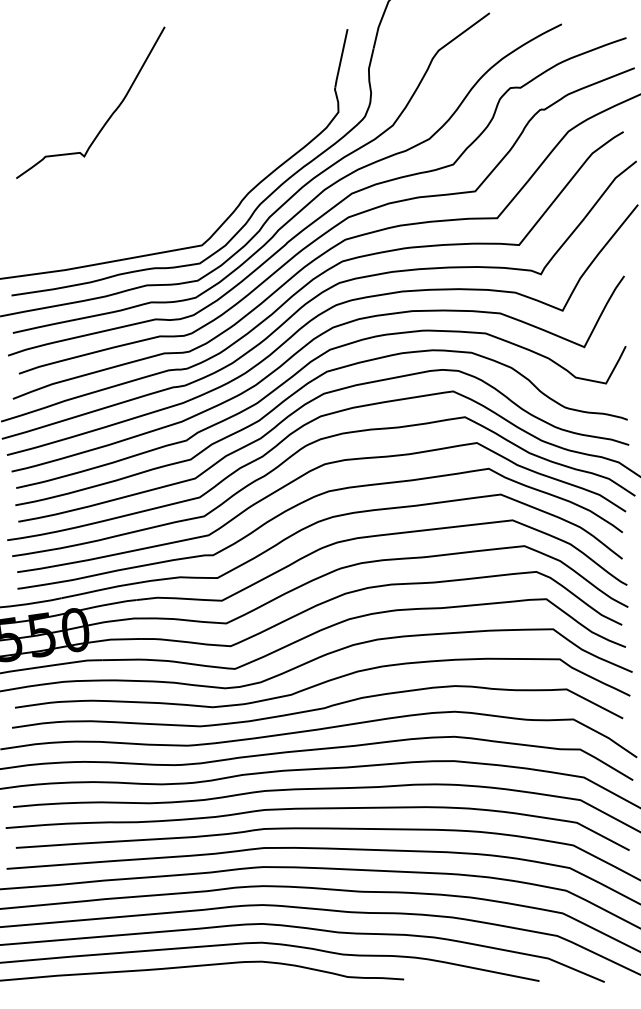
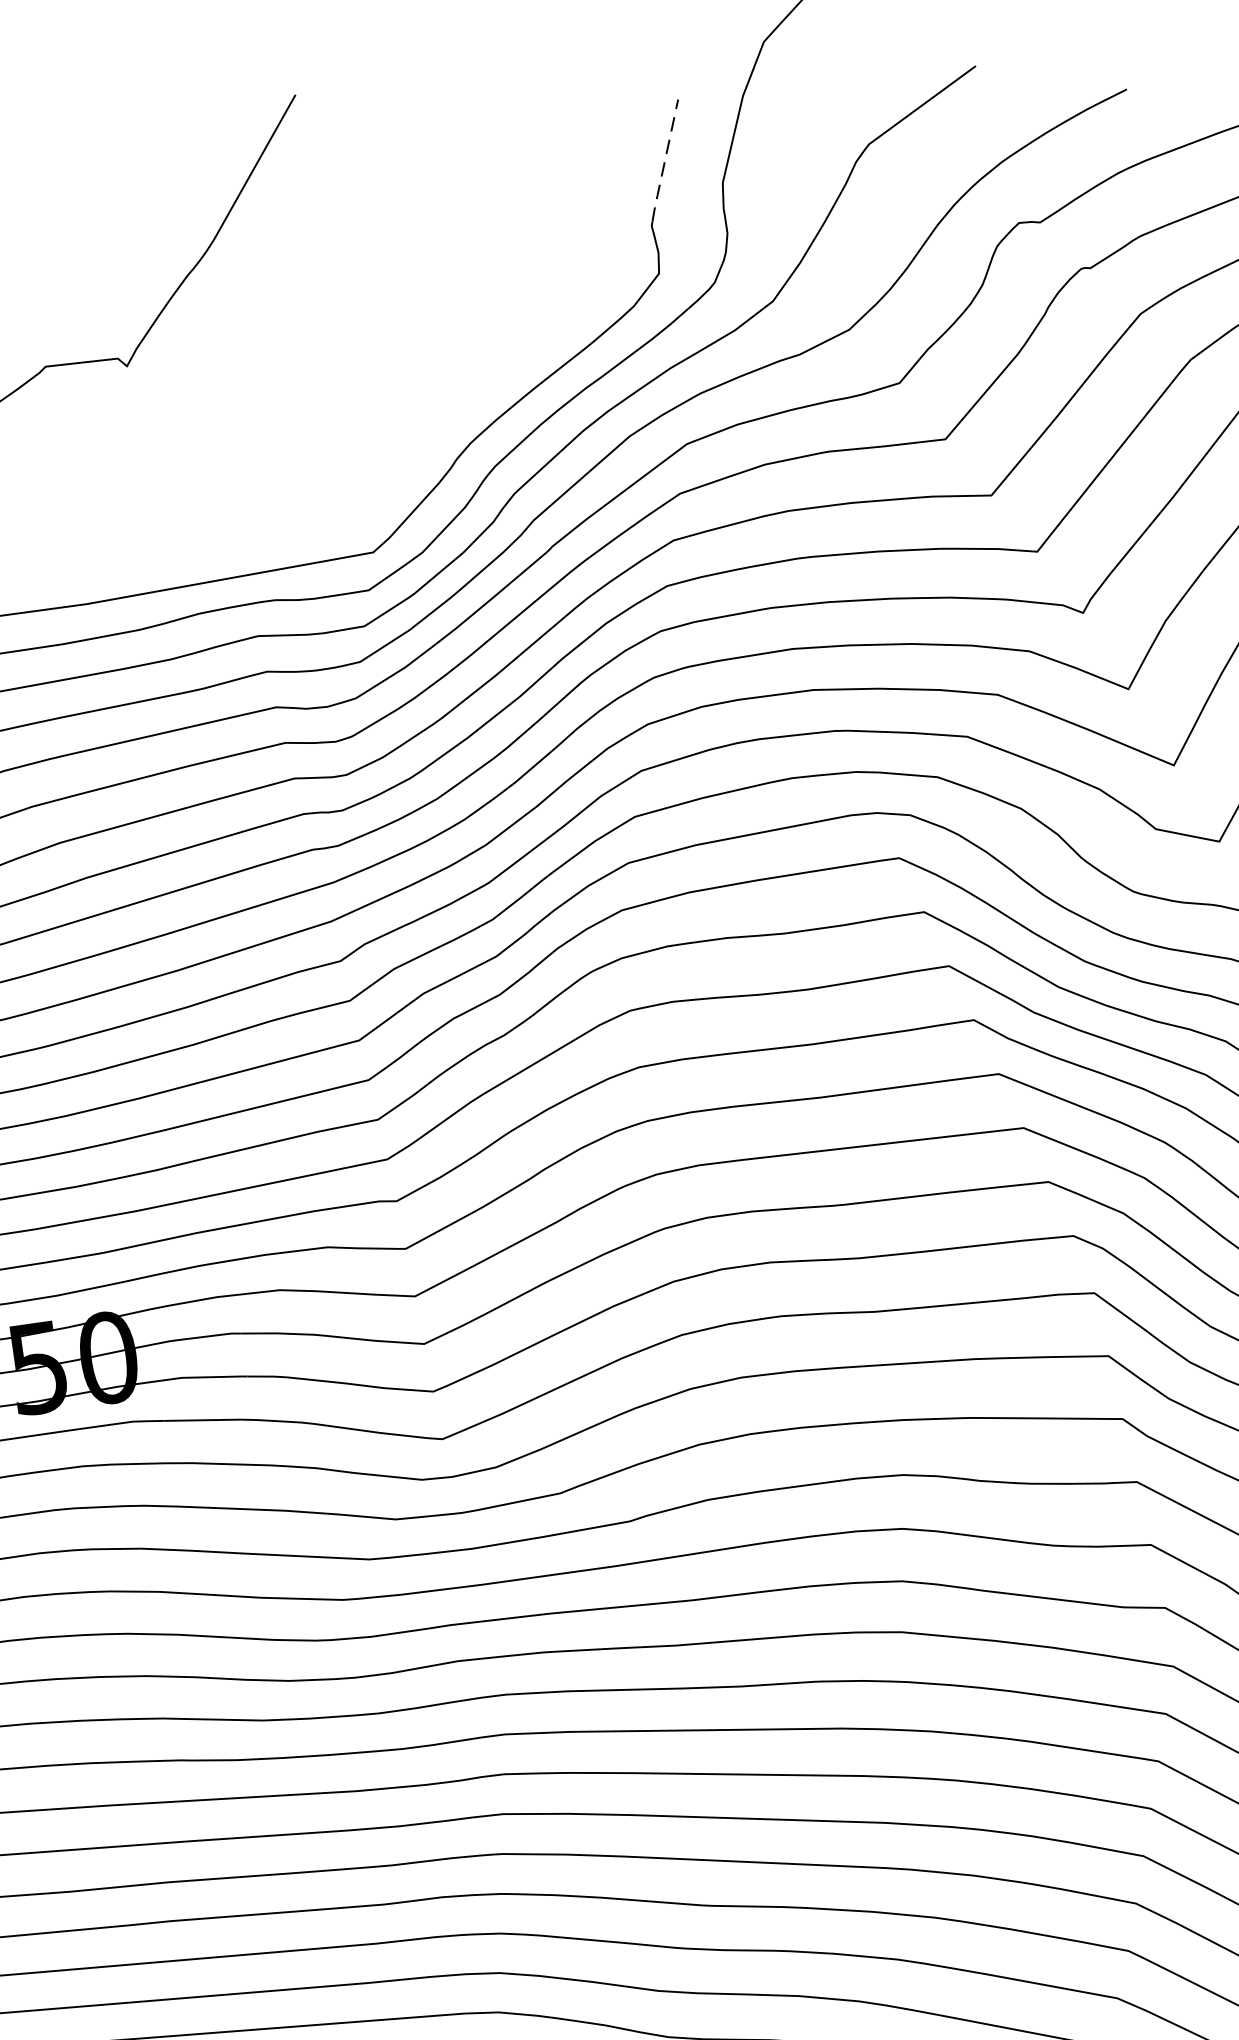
line: (341, 58) -> (665, 161), solid -> dashed

